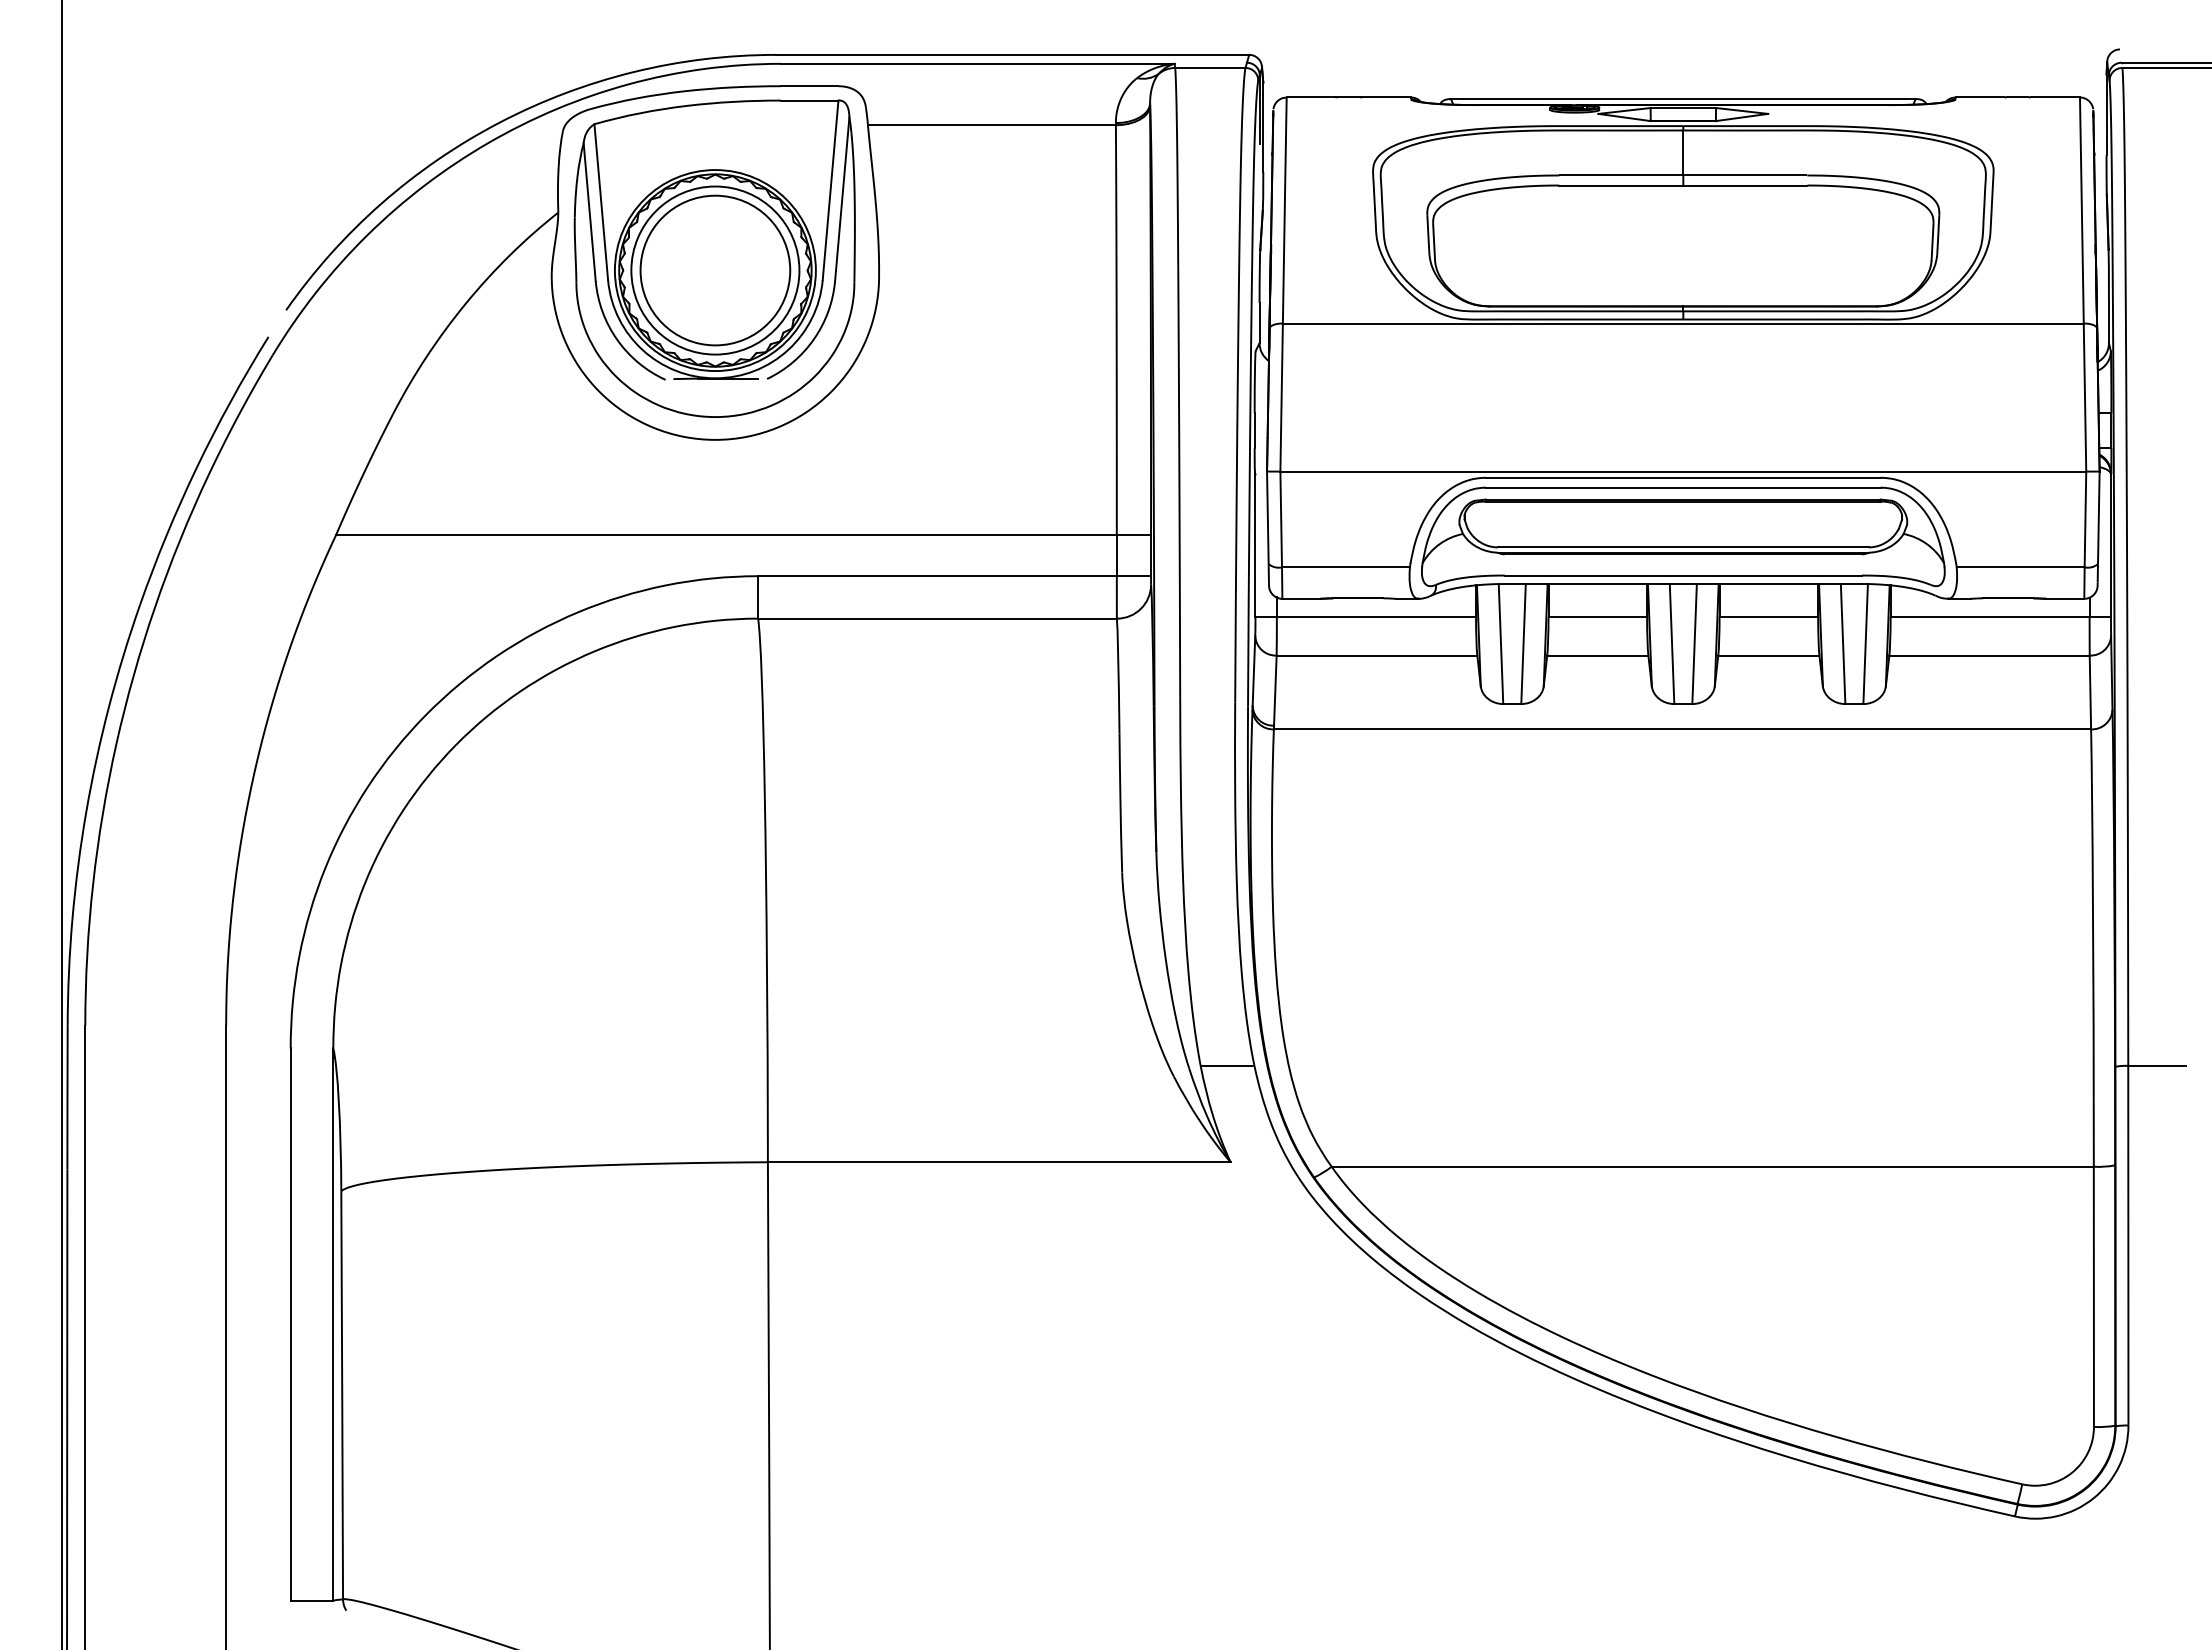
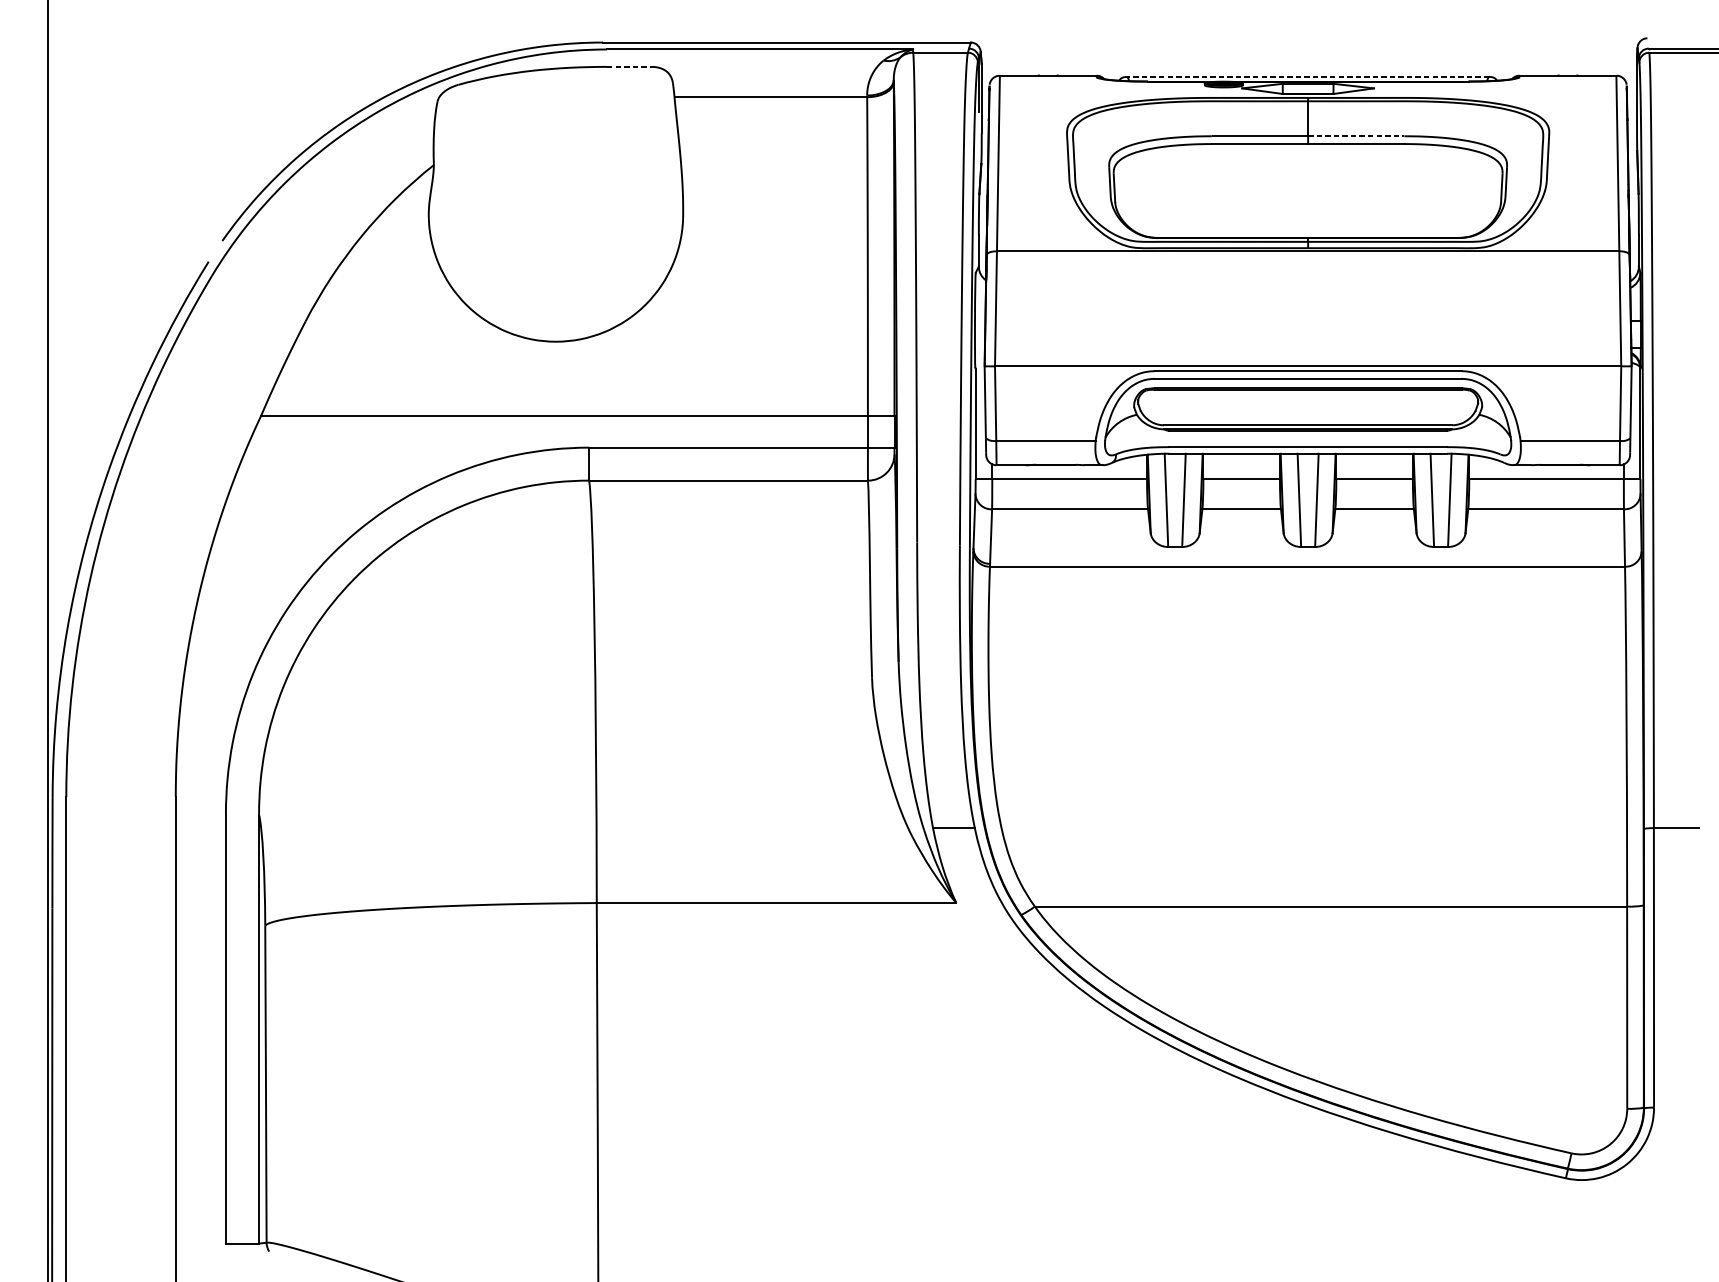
line: (809, 86) -> (629, 67), solid -> dashed
line: (1682, 98) -> (1307, 76), solid -> dashed
line: (1745, 175) -> (1356, 136), solid -> dashed
part: (714, 258) -> (555, 200), removed

